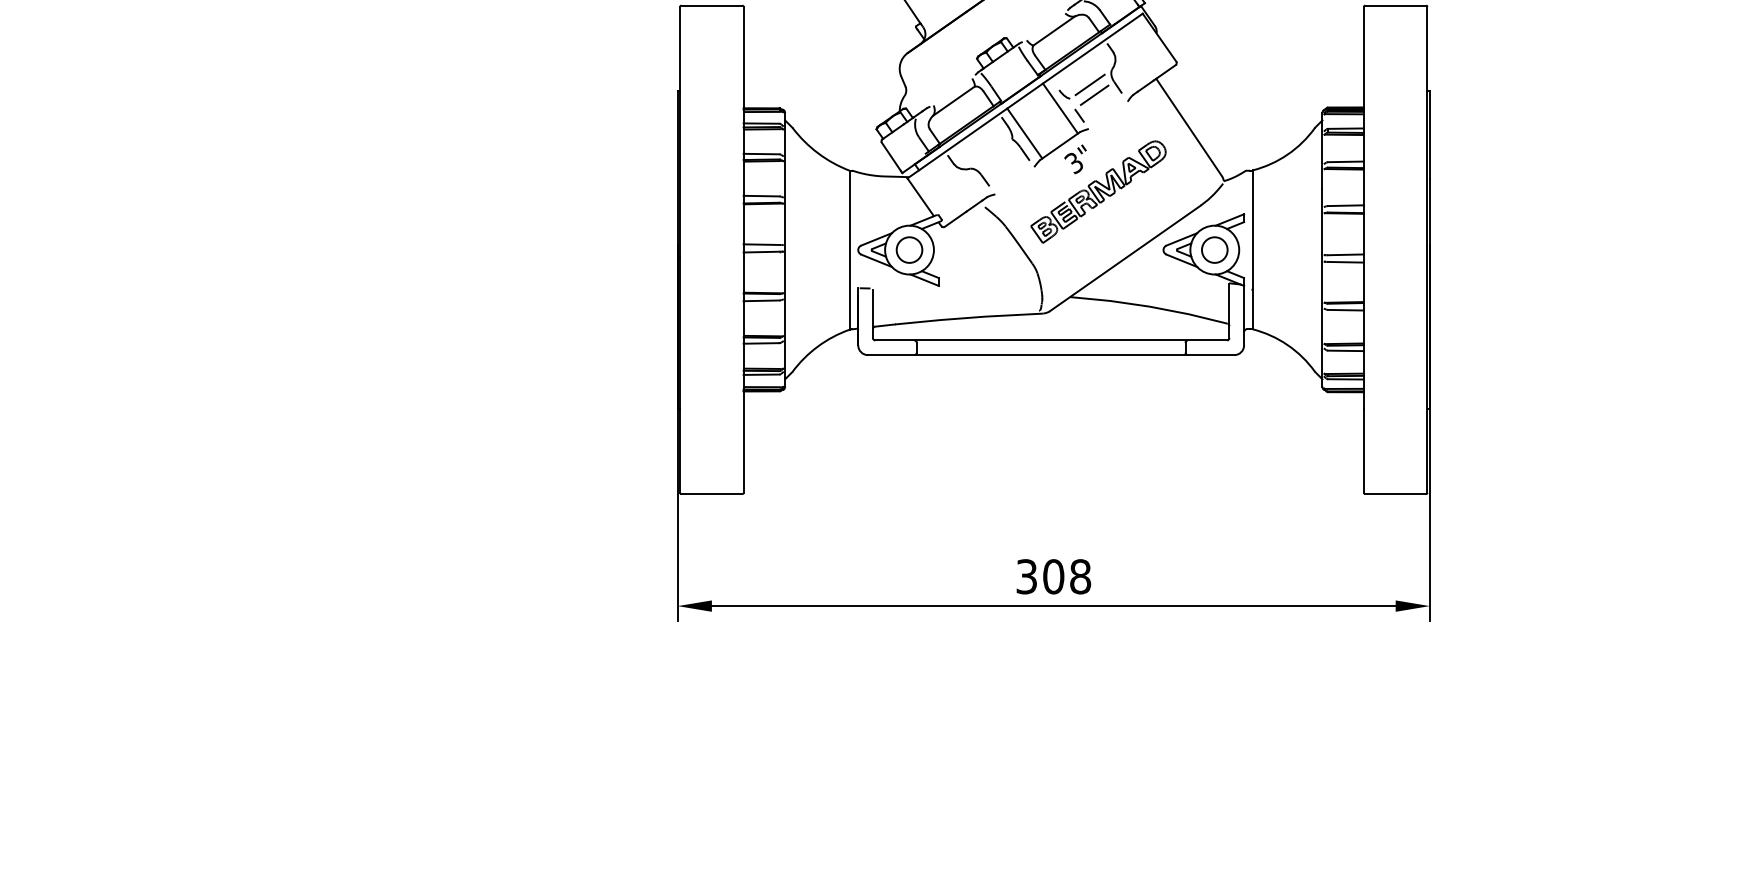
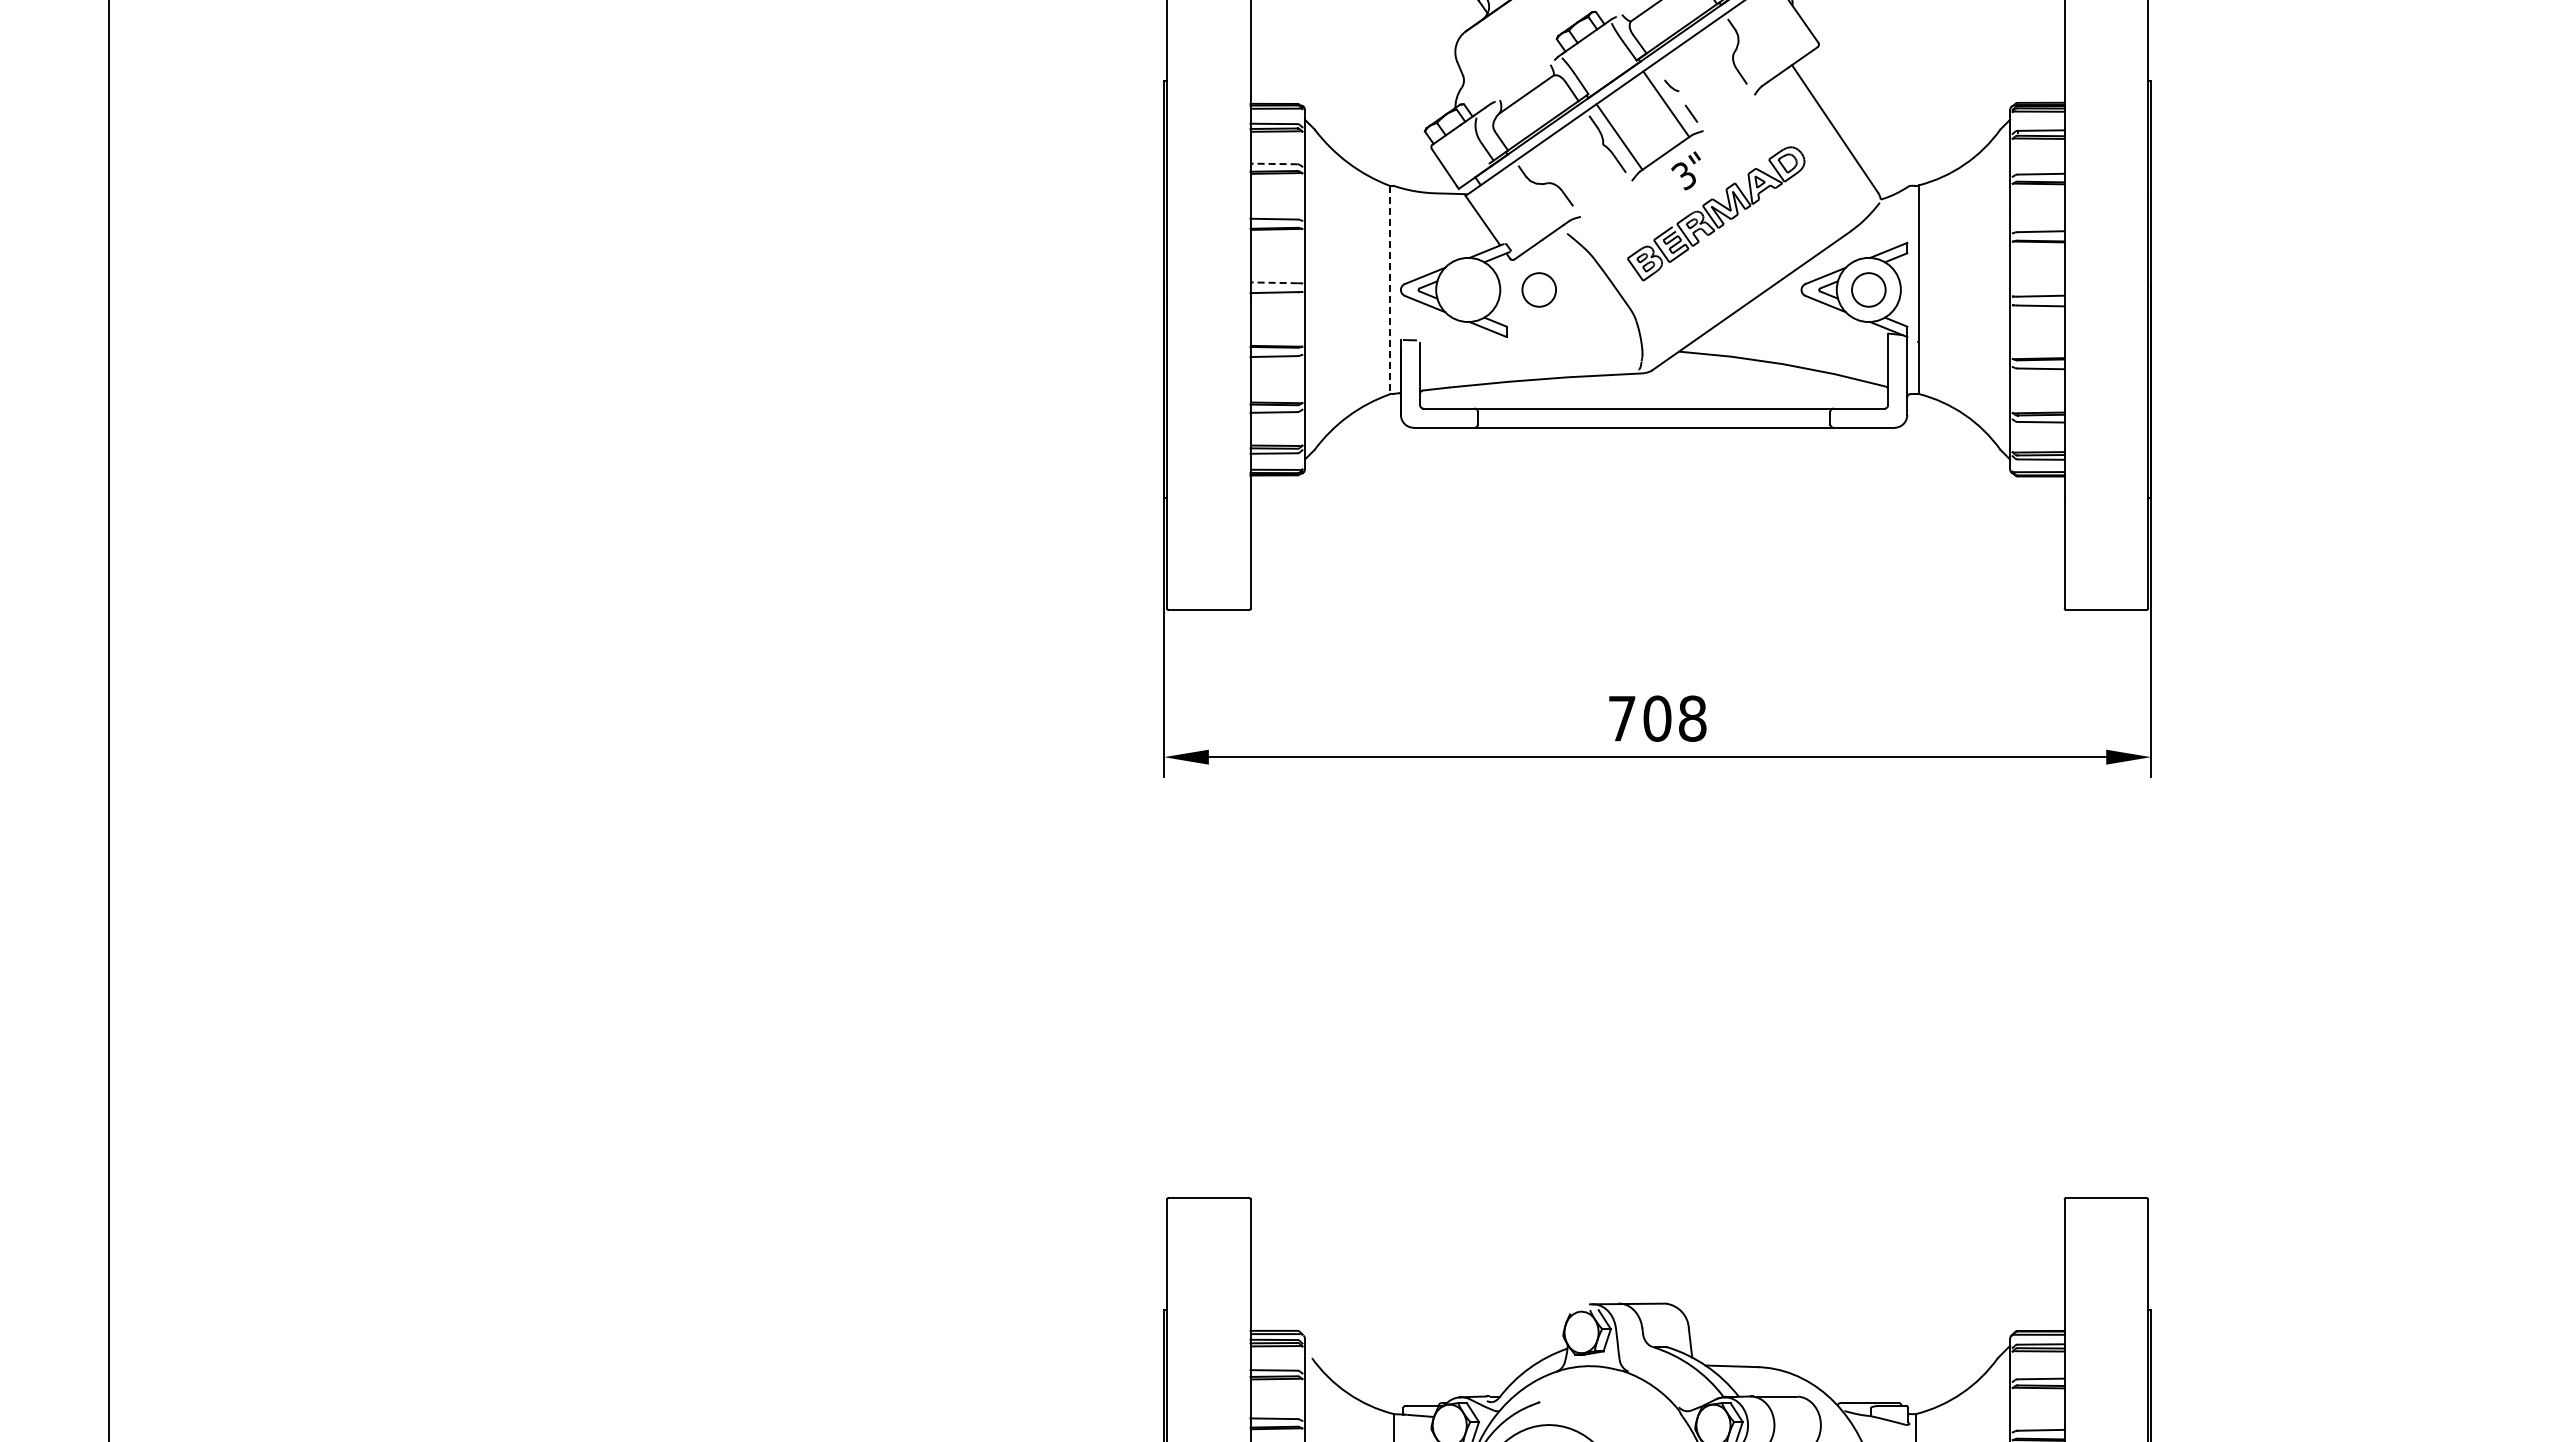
line: (1090, 84) -> (1705, 72), removed
line: (1094, 95) -> (1711, 86), removed
line: (761, 153) -> (1274, 163), solid -> dashed
line: (761, 244) -> (1274, 282), solid -> dashed
circle: (908, 249) -> (1538, 289), moved
line: (849, 250) -> (1389, 290), solid -> dashed
text: (1027, 576) -> (1622, 718), 308 -> 708

